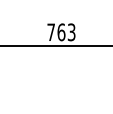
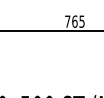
text: (70, 30) -> (81, 20), 763 -> 765

